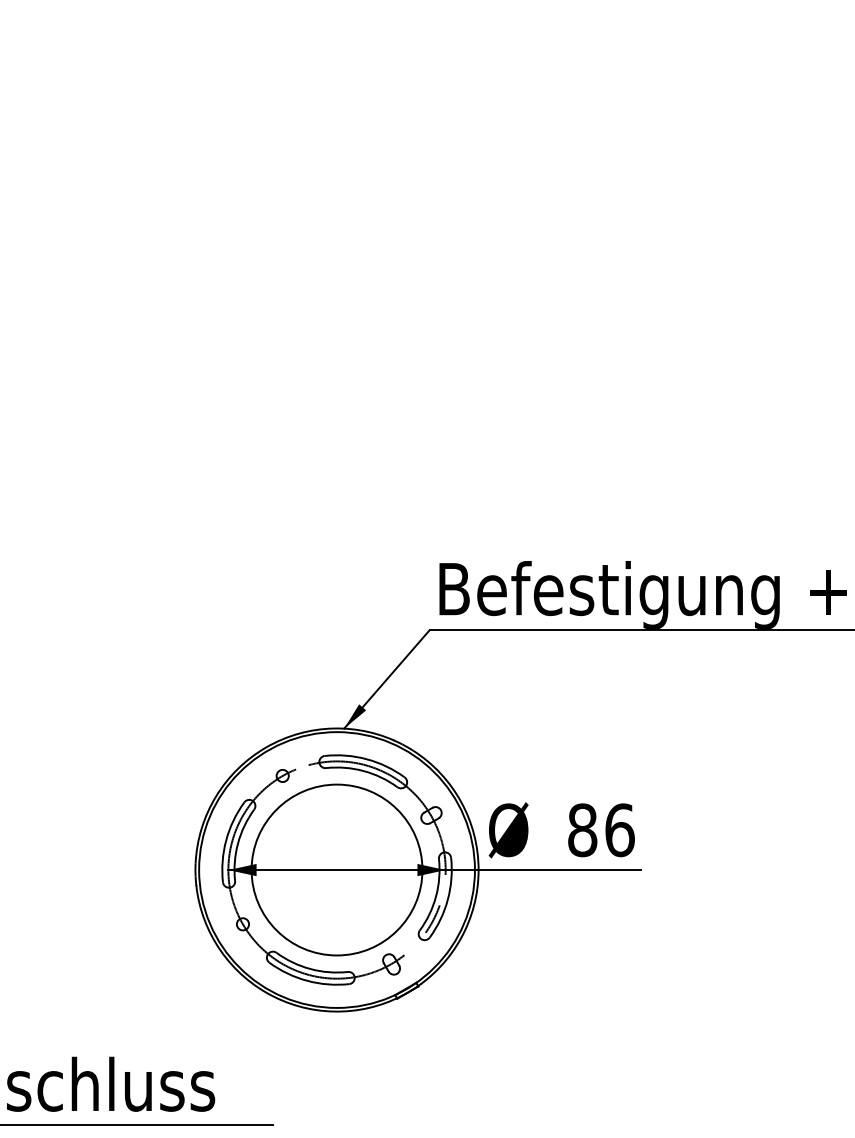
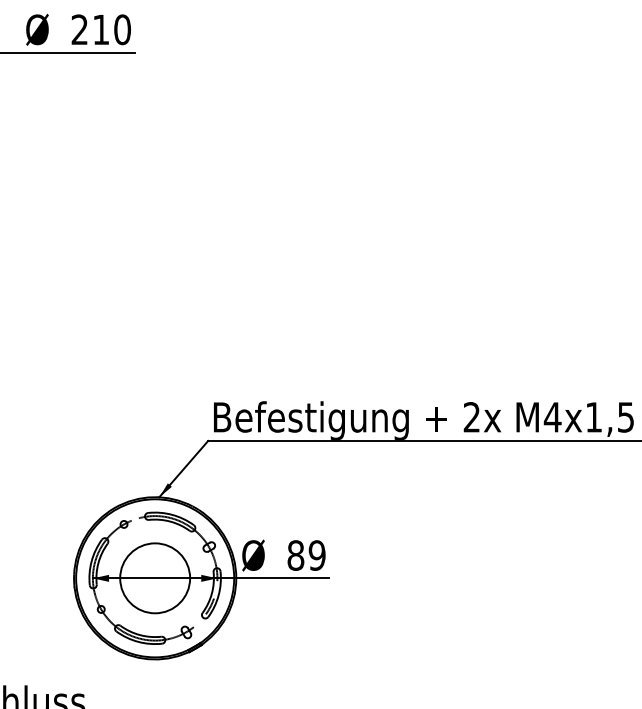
text: (618, 830) -> (316, 555), 86 -> 89
circle: (337, 870) -> (155, 578), size x0.71

